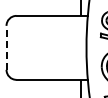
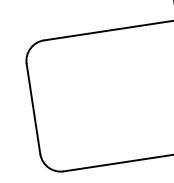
line: (6, 47) -> (33, 108), dashed -> solid

